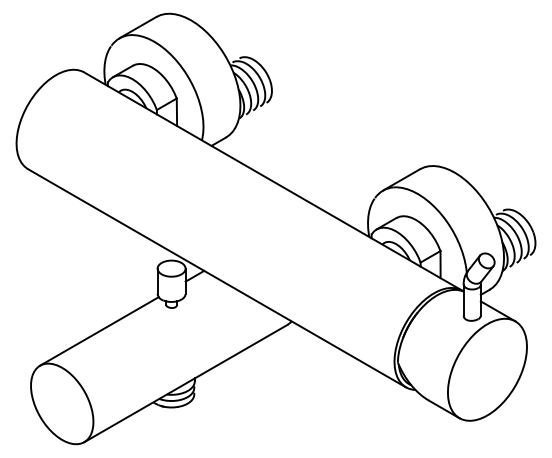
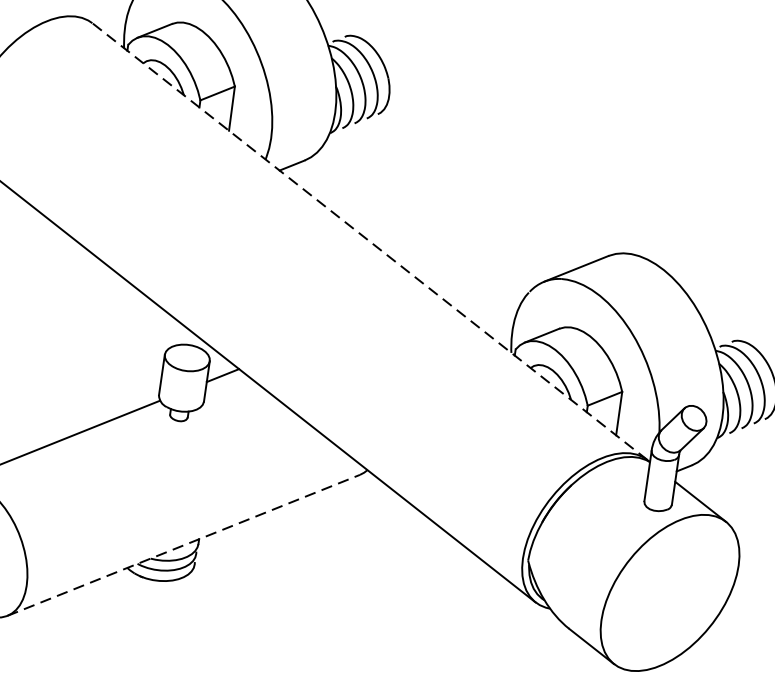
line: (272, 181) -> (369, 241), solid -> dashed
line: (186, 383) -> (184, 545), solid -> dashed

